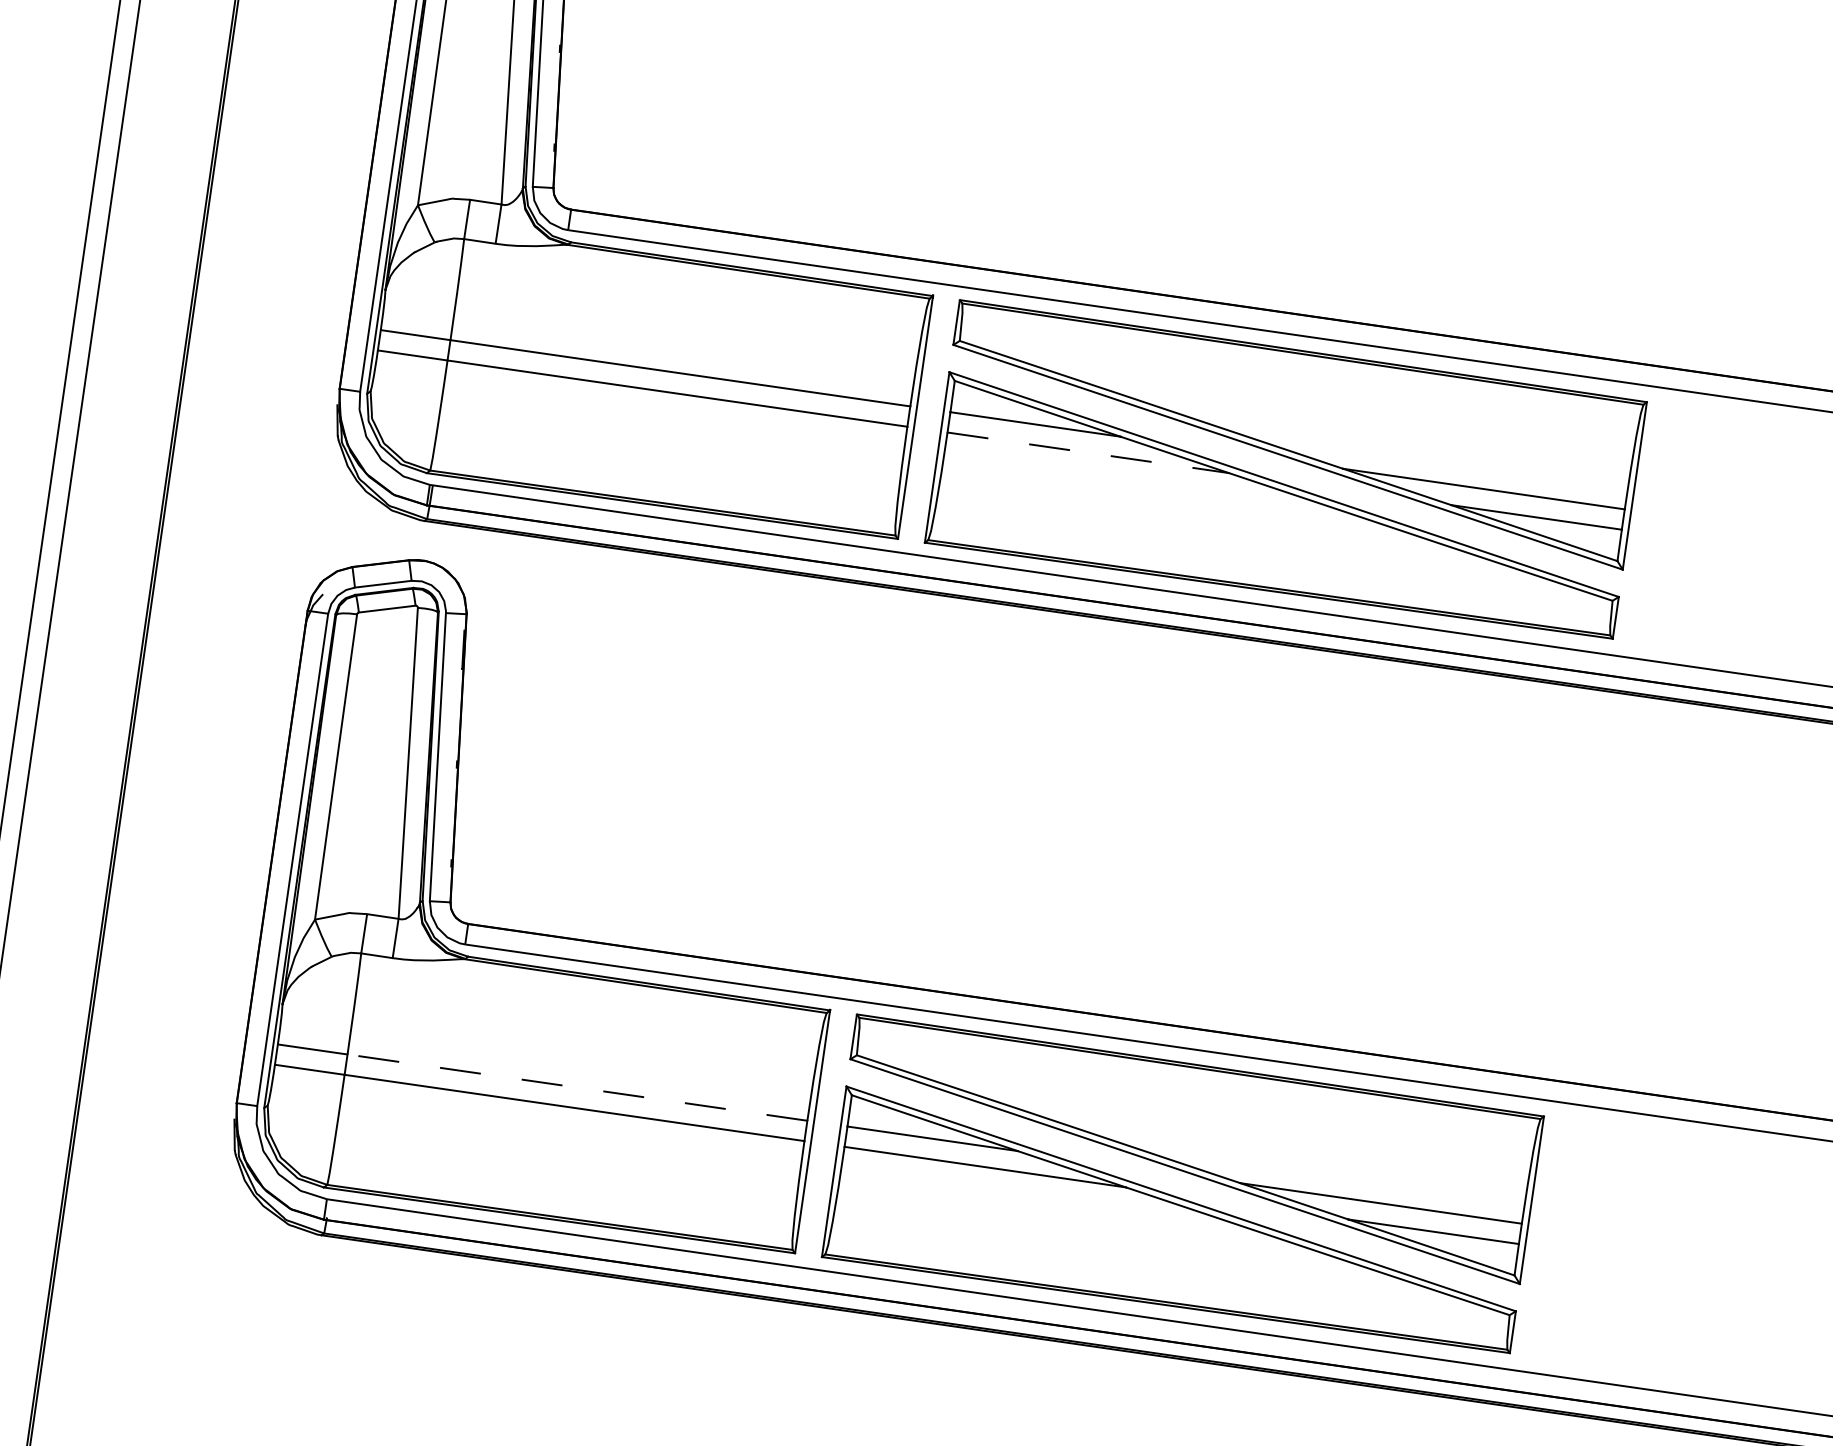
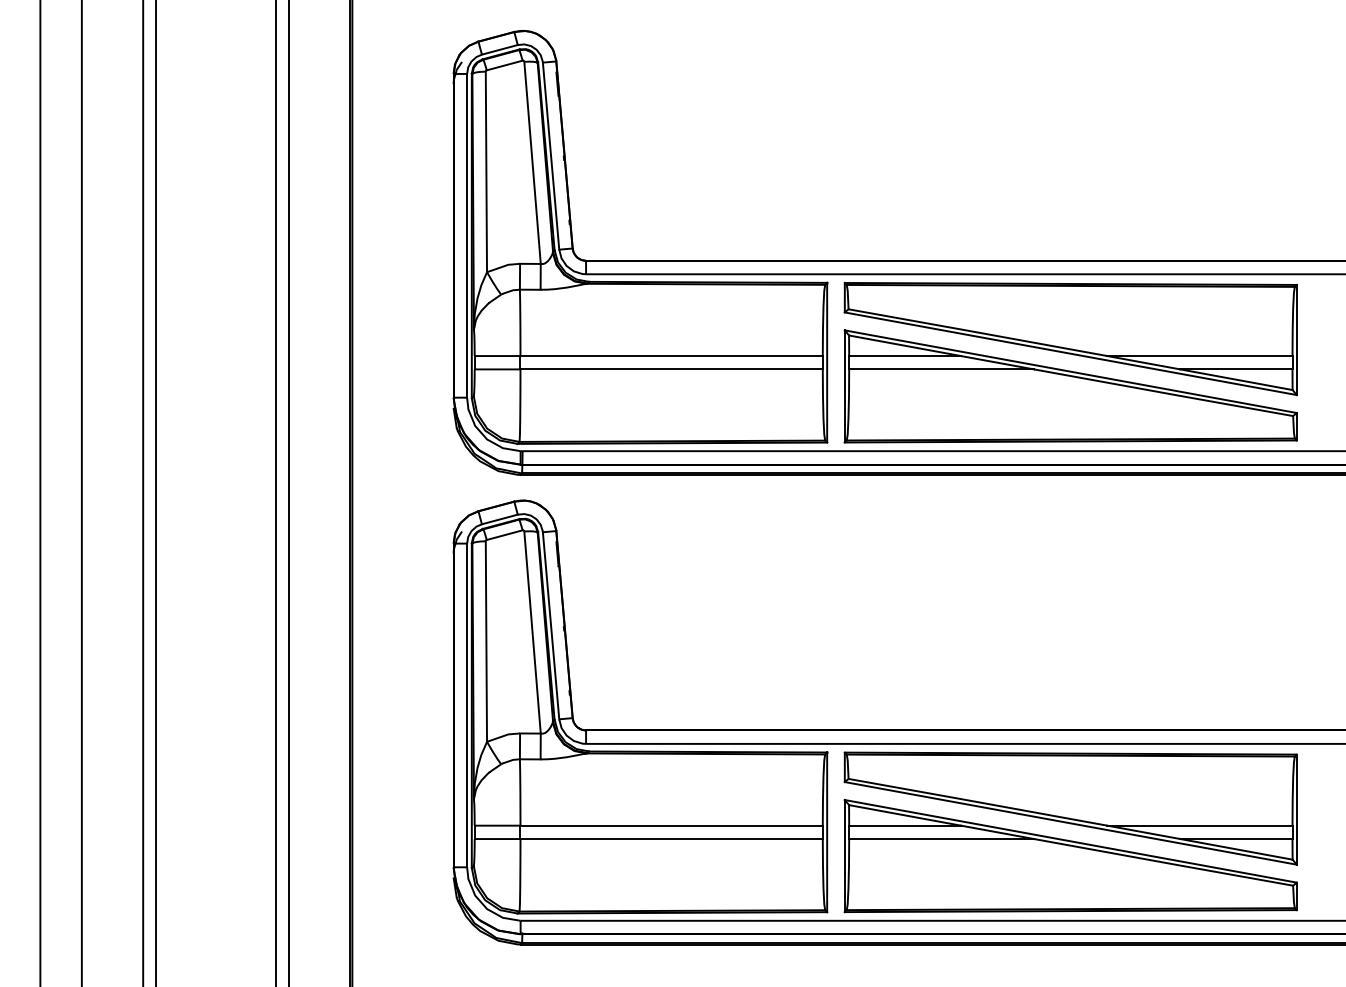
line: (1087, 452) -> (941, 369), dashed -> solid
line: (577, 1087) -> (671, 825), dashed -> solid

